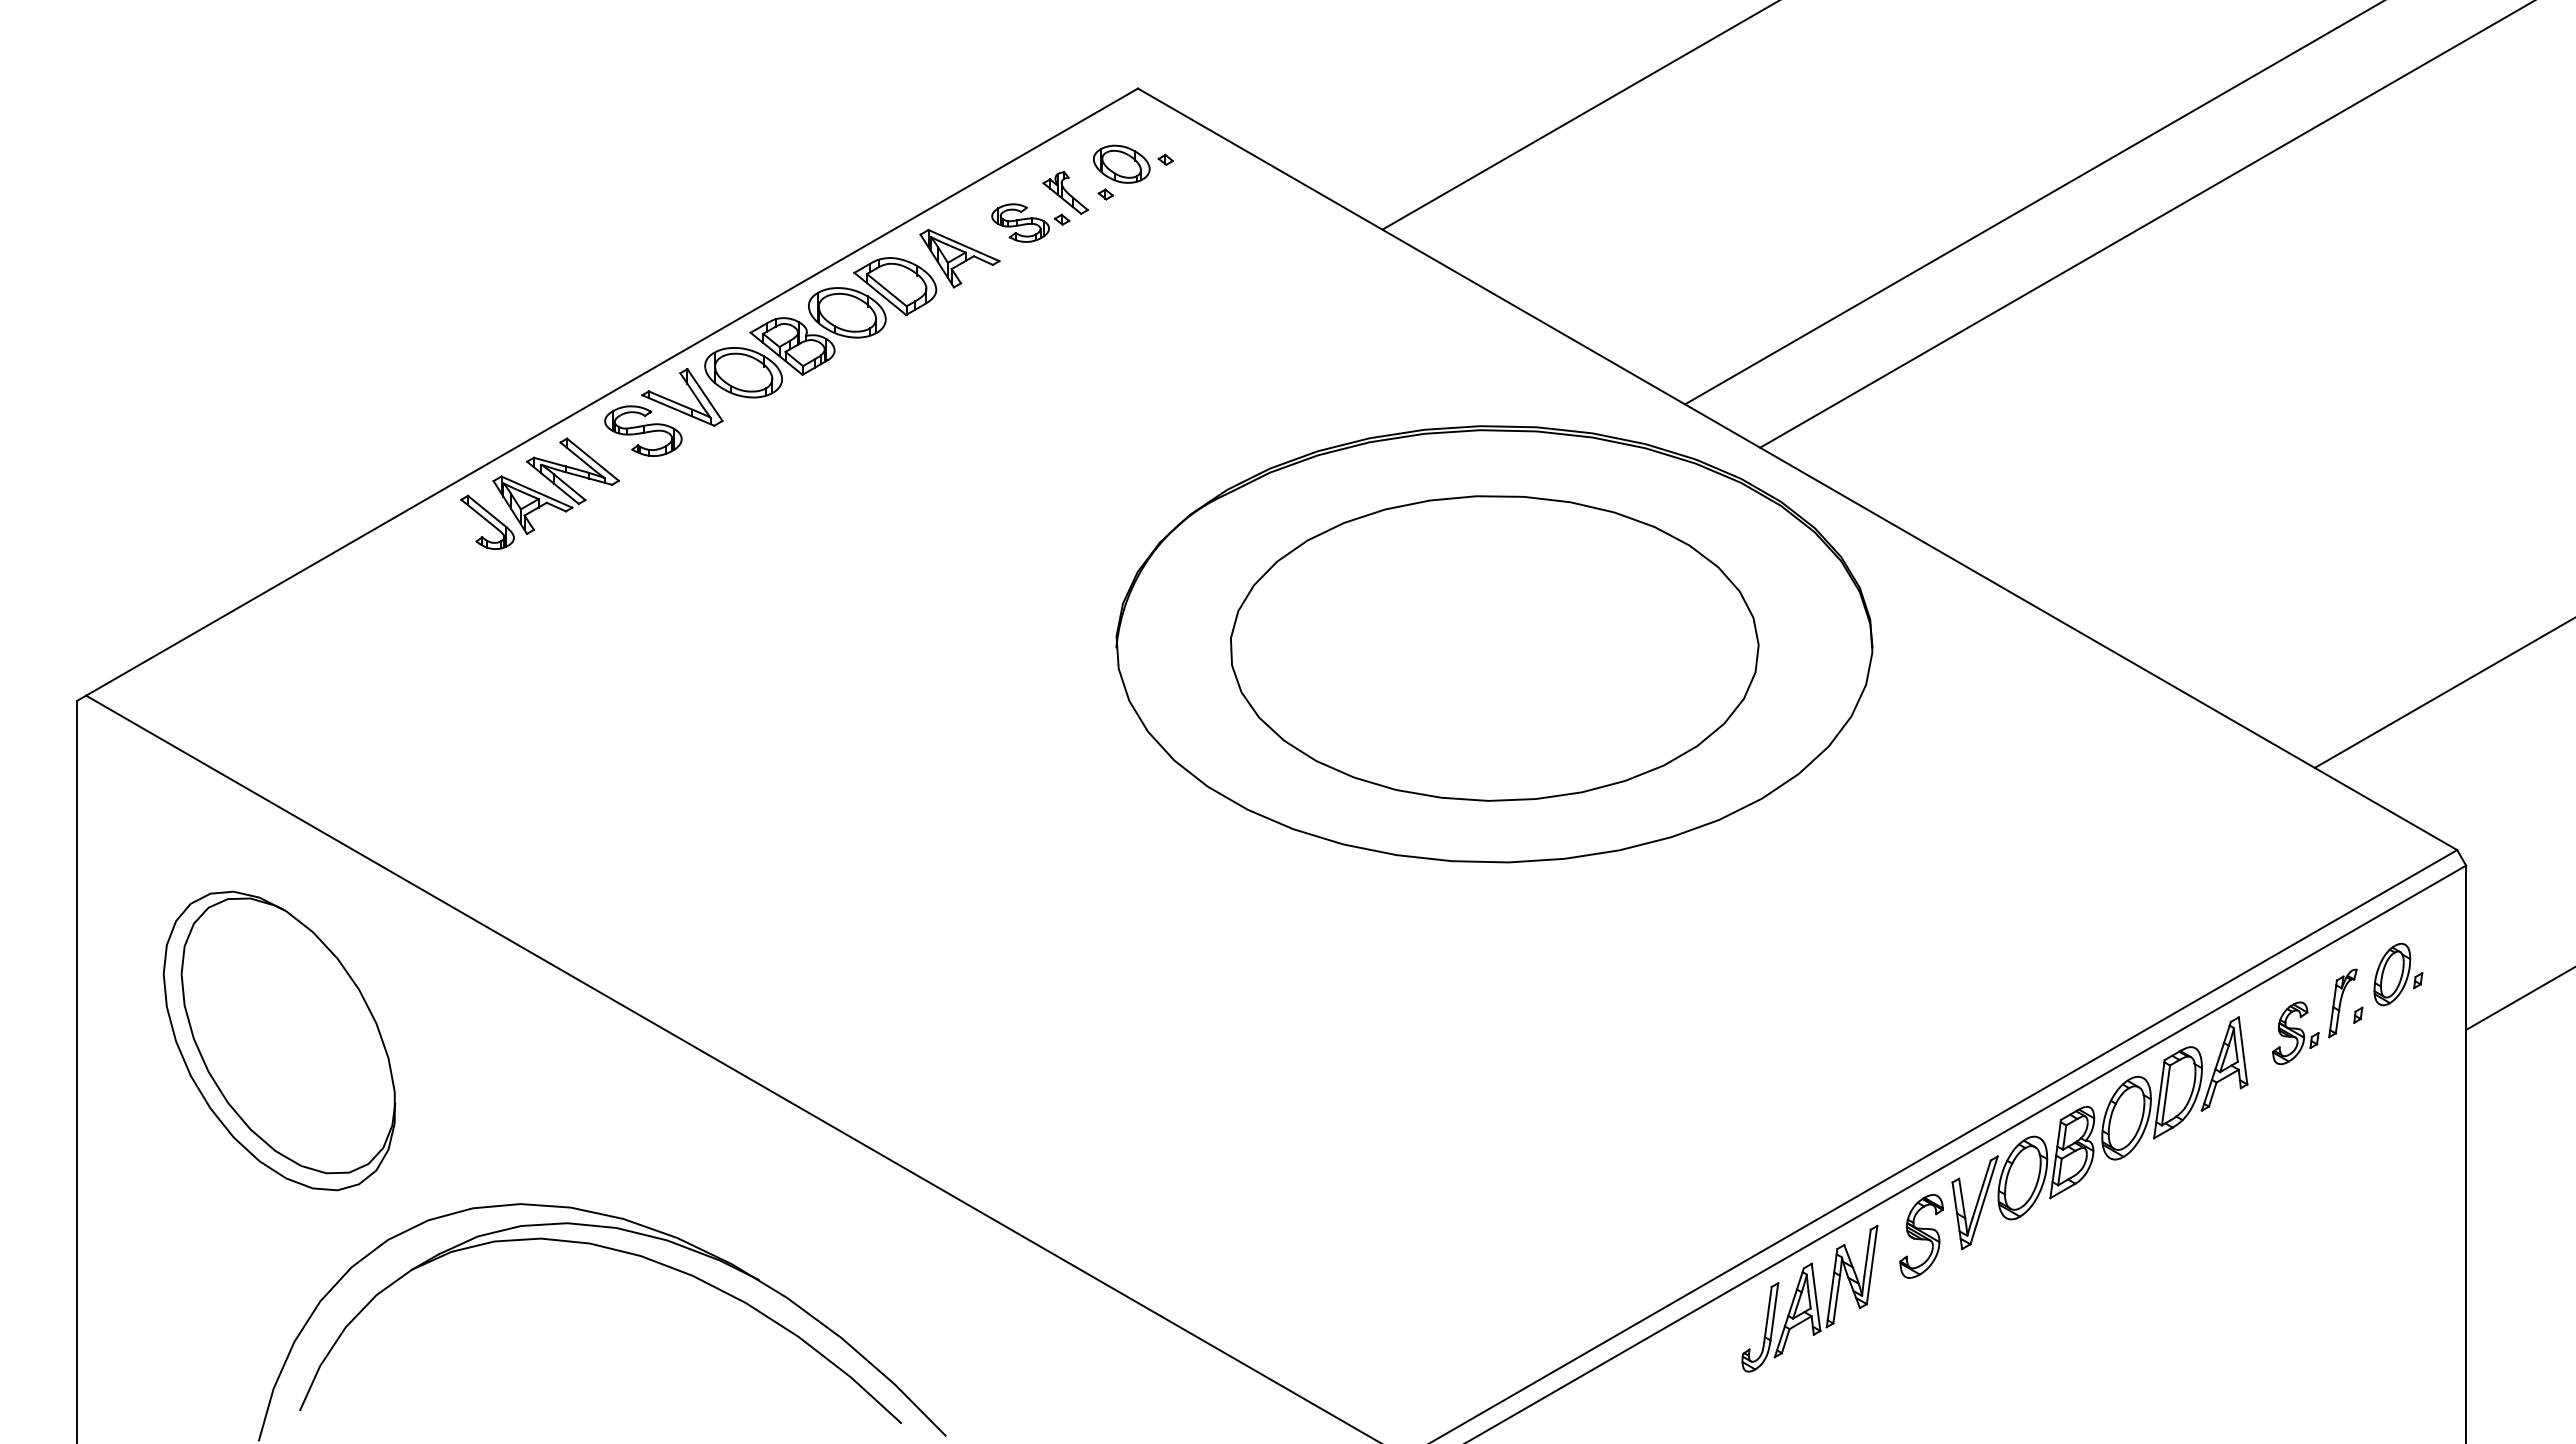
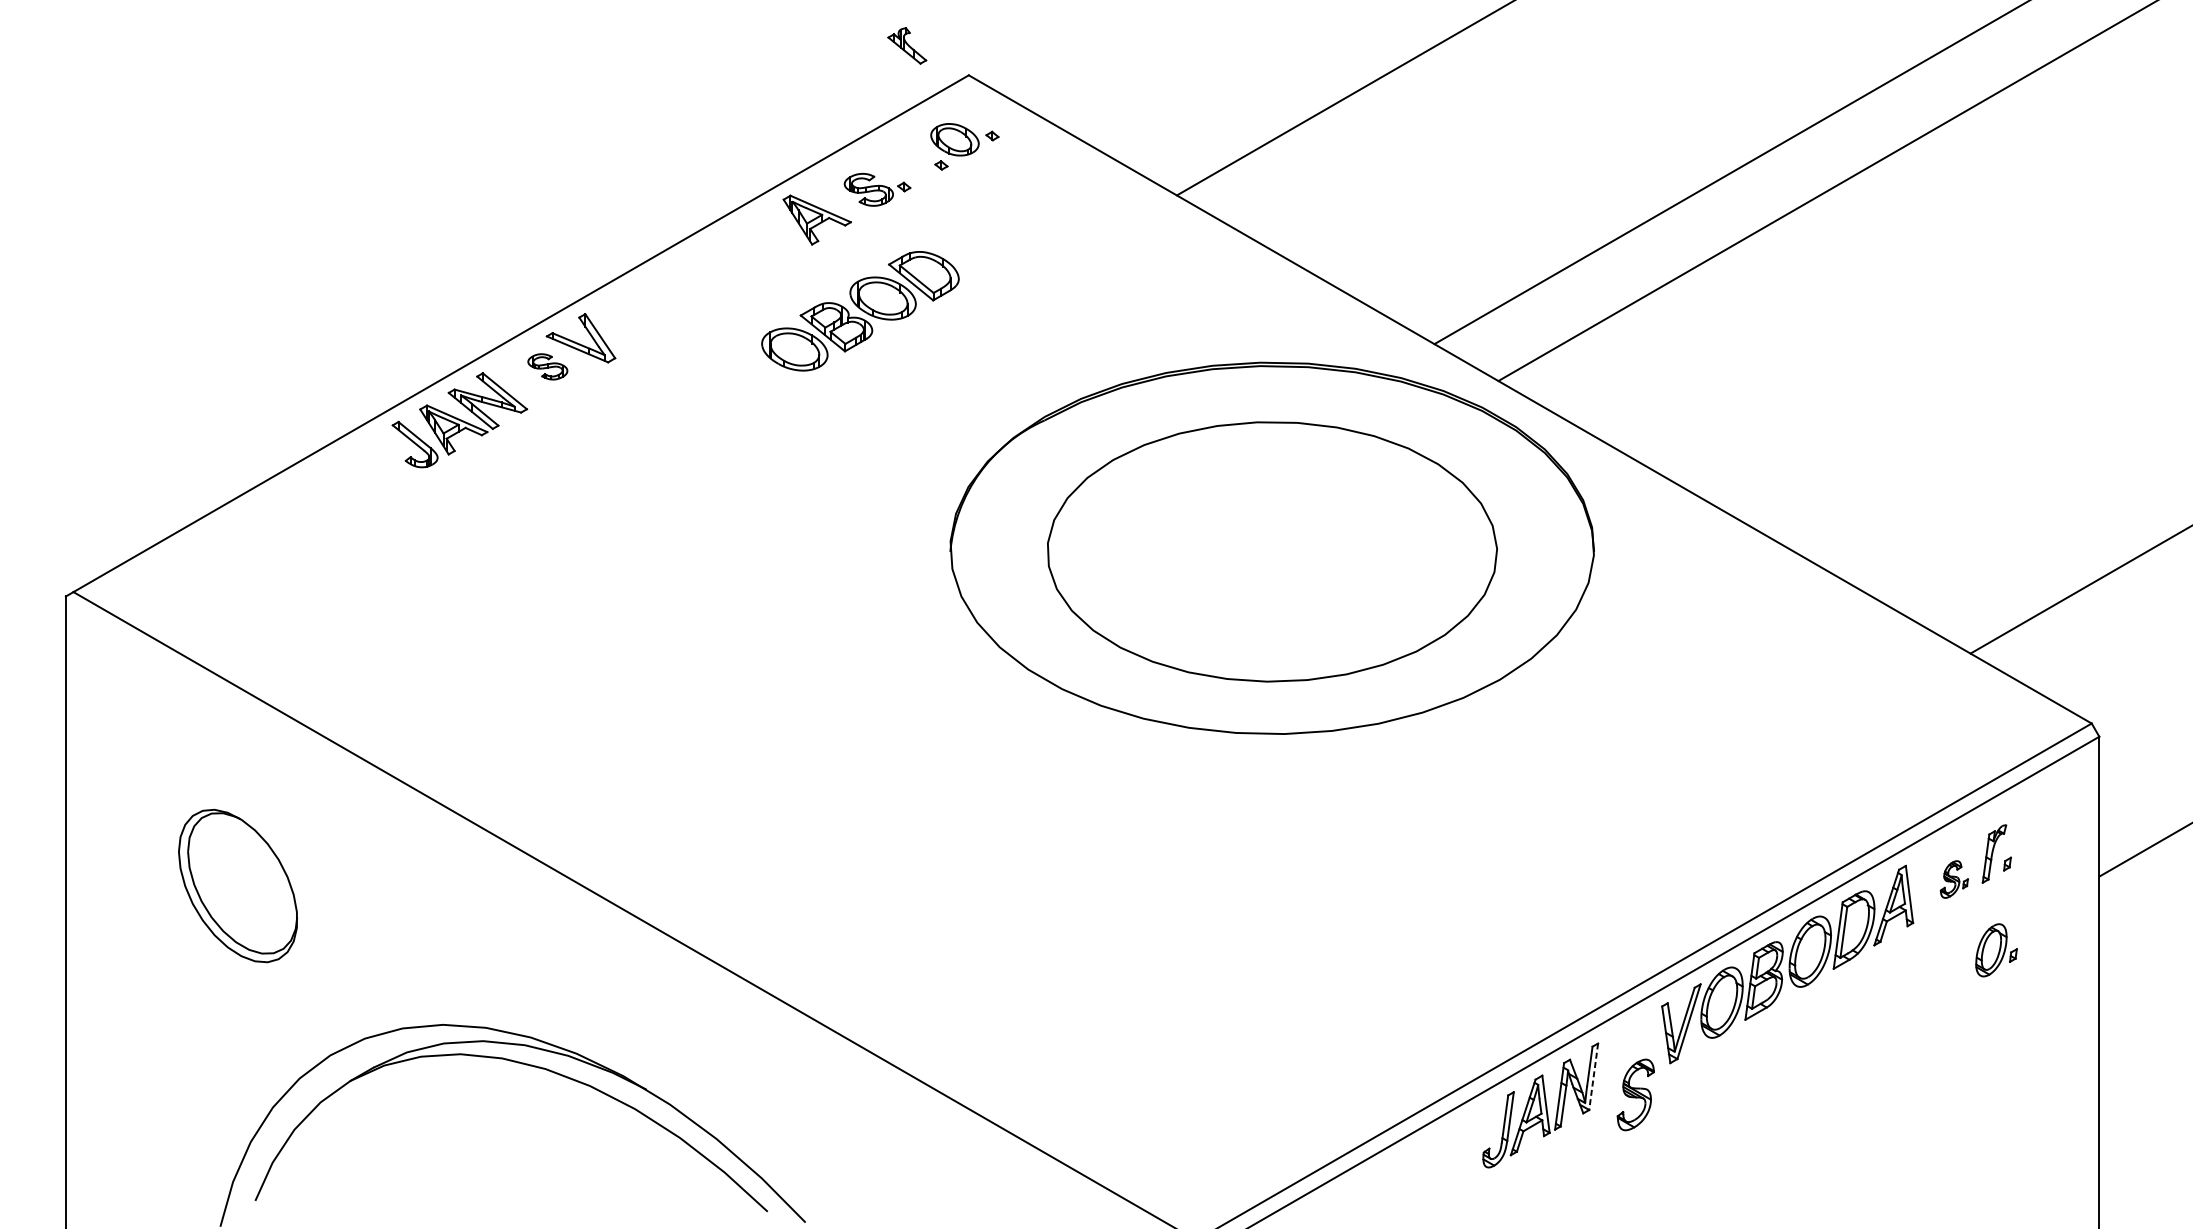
part: (1065, 192) -> (907, 45), moved
part: (820, 327) -> (860, 311), moved
part: (643, 430) -> (547, 366), size x0.6
part: (2398, 974) -> (1996, 950), moved
part: (2295, 1033) -> (1954, 879), size x0.7
part: (279, 1040) -> (238, 885), size x0.6
part: (1921, 1236) -> (1635, 1095), moved
line: (1872, 1265) -> (1594, 1077), solid -> dashed

